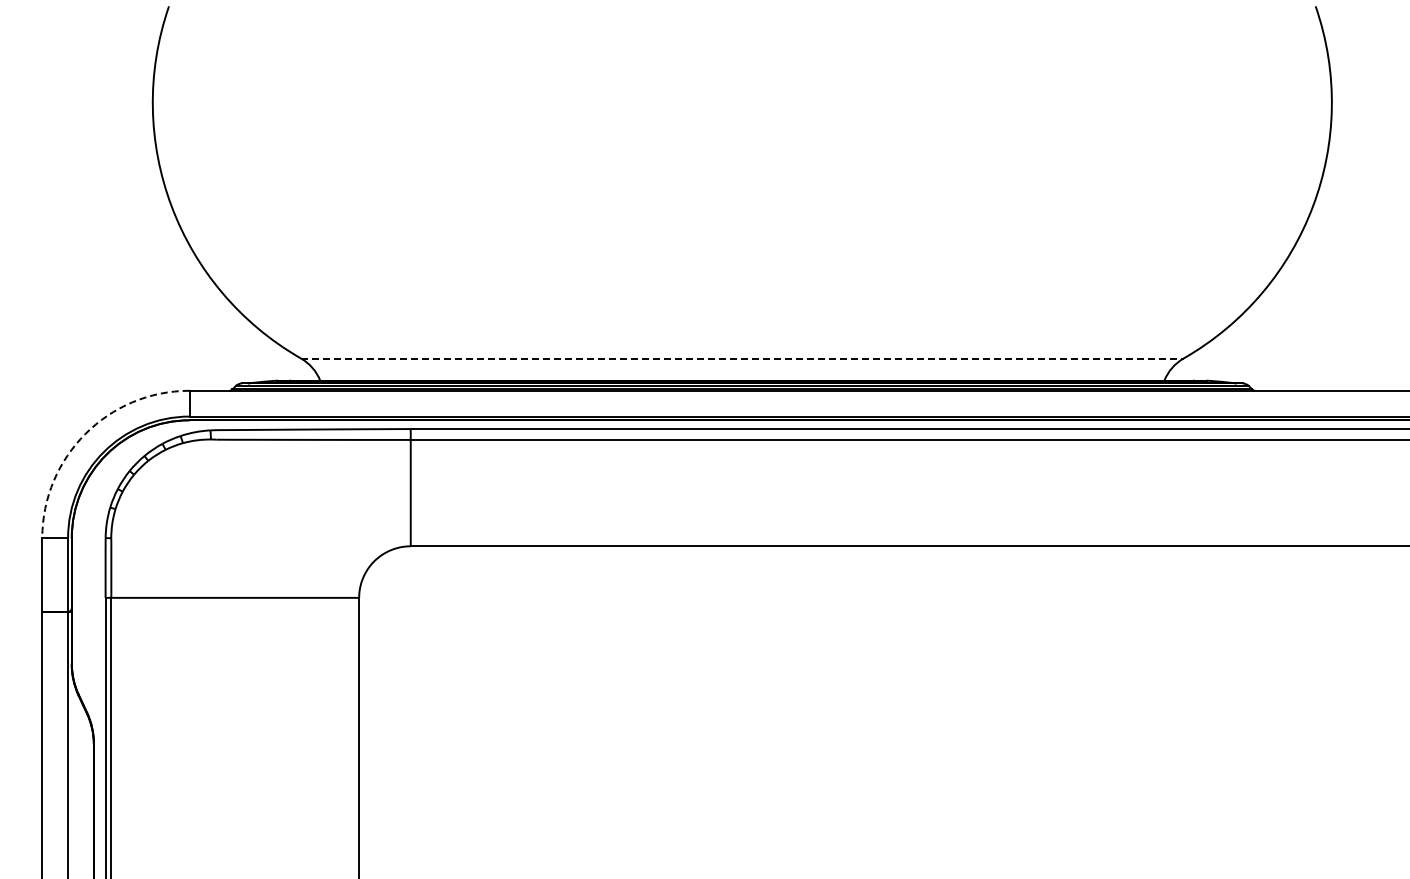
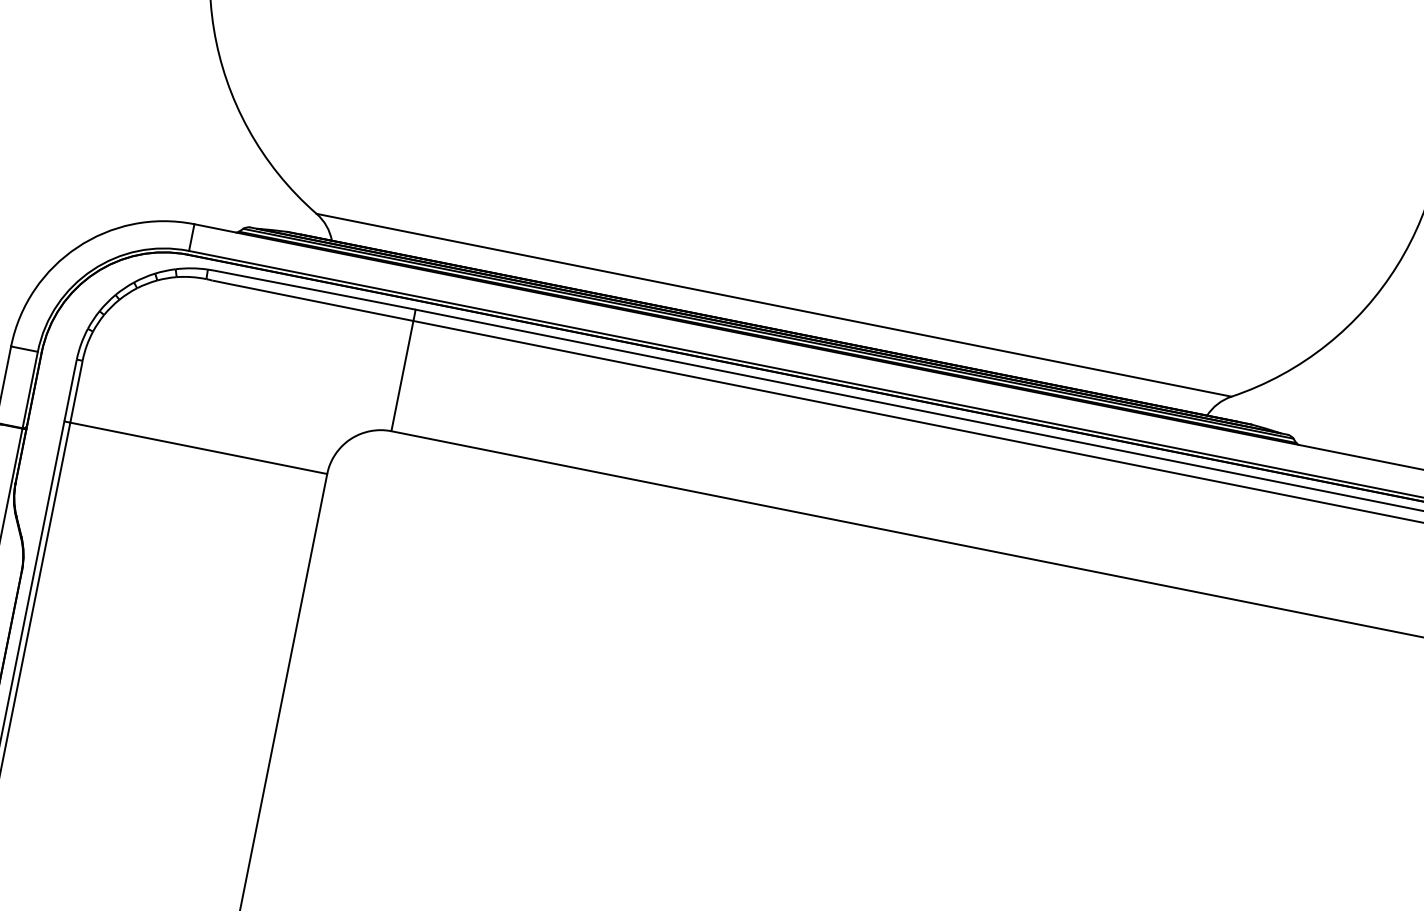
line: (742, 358) -> (774, 305), dashed -> solid
arc: (85, 433) -> (77, 246), dashed -> solid

